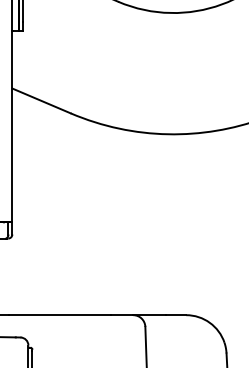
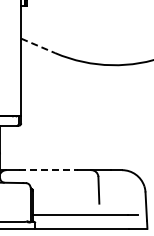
line: (42, 102) -> (38, 46), solid -> dashed
line: (59, 315) -> (48, 170), solid -> dashed

